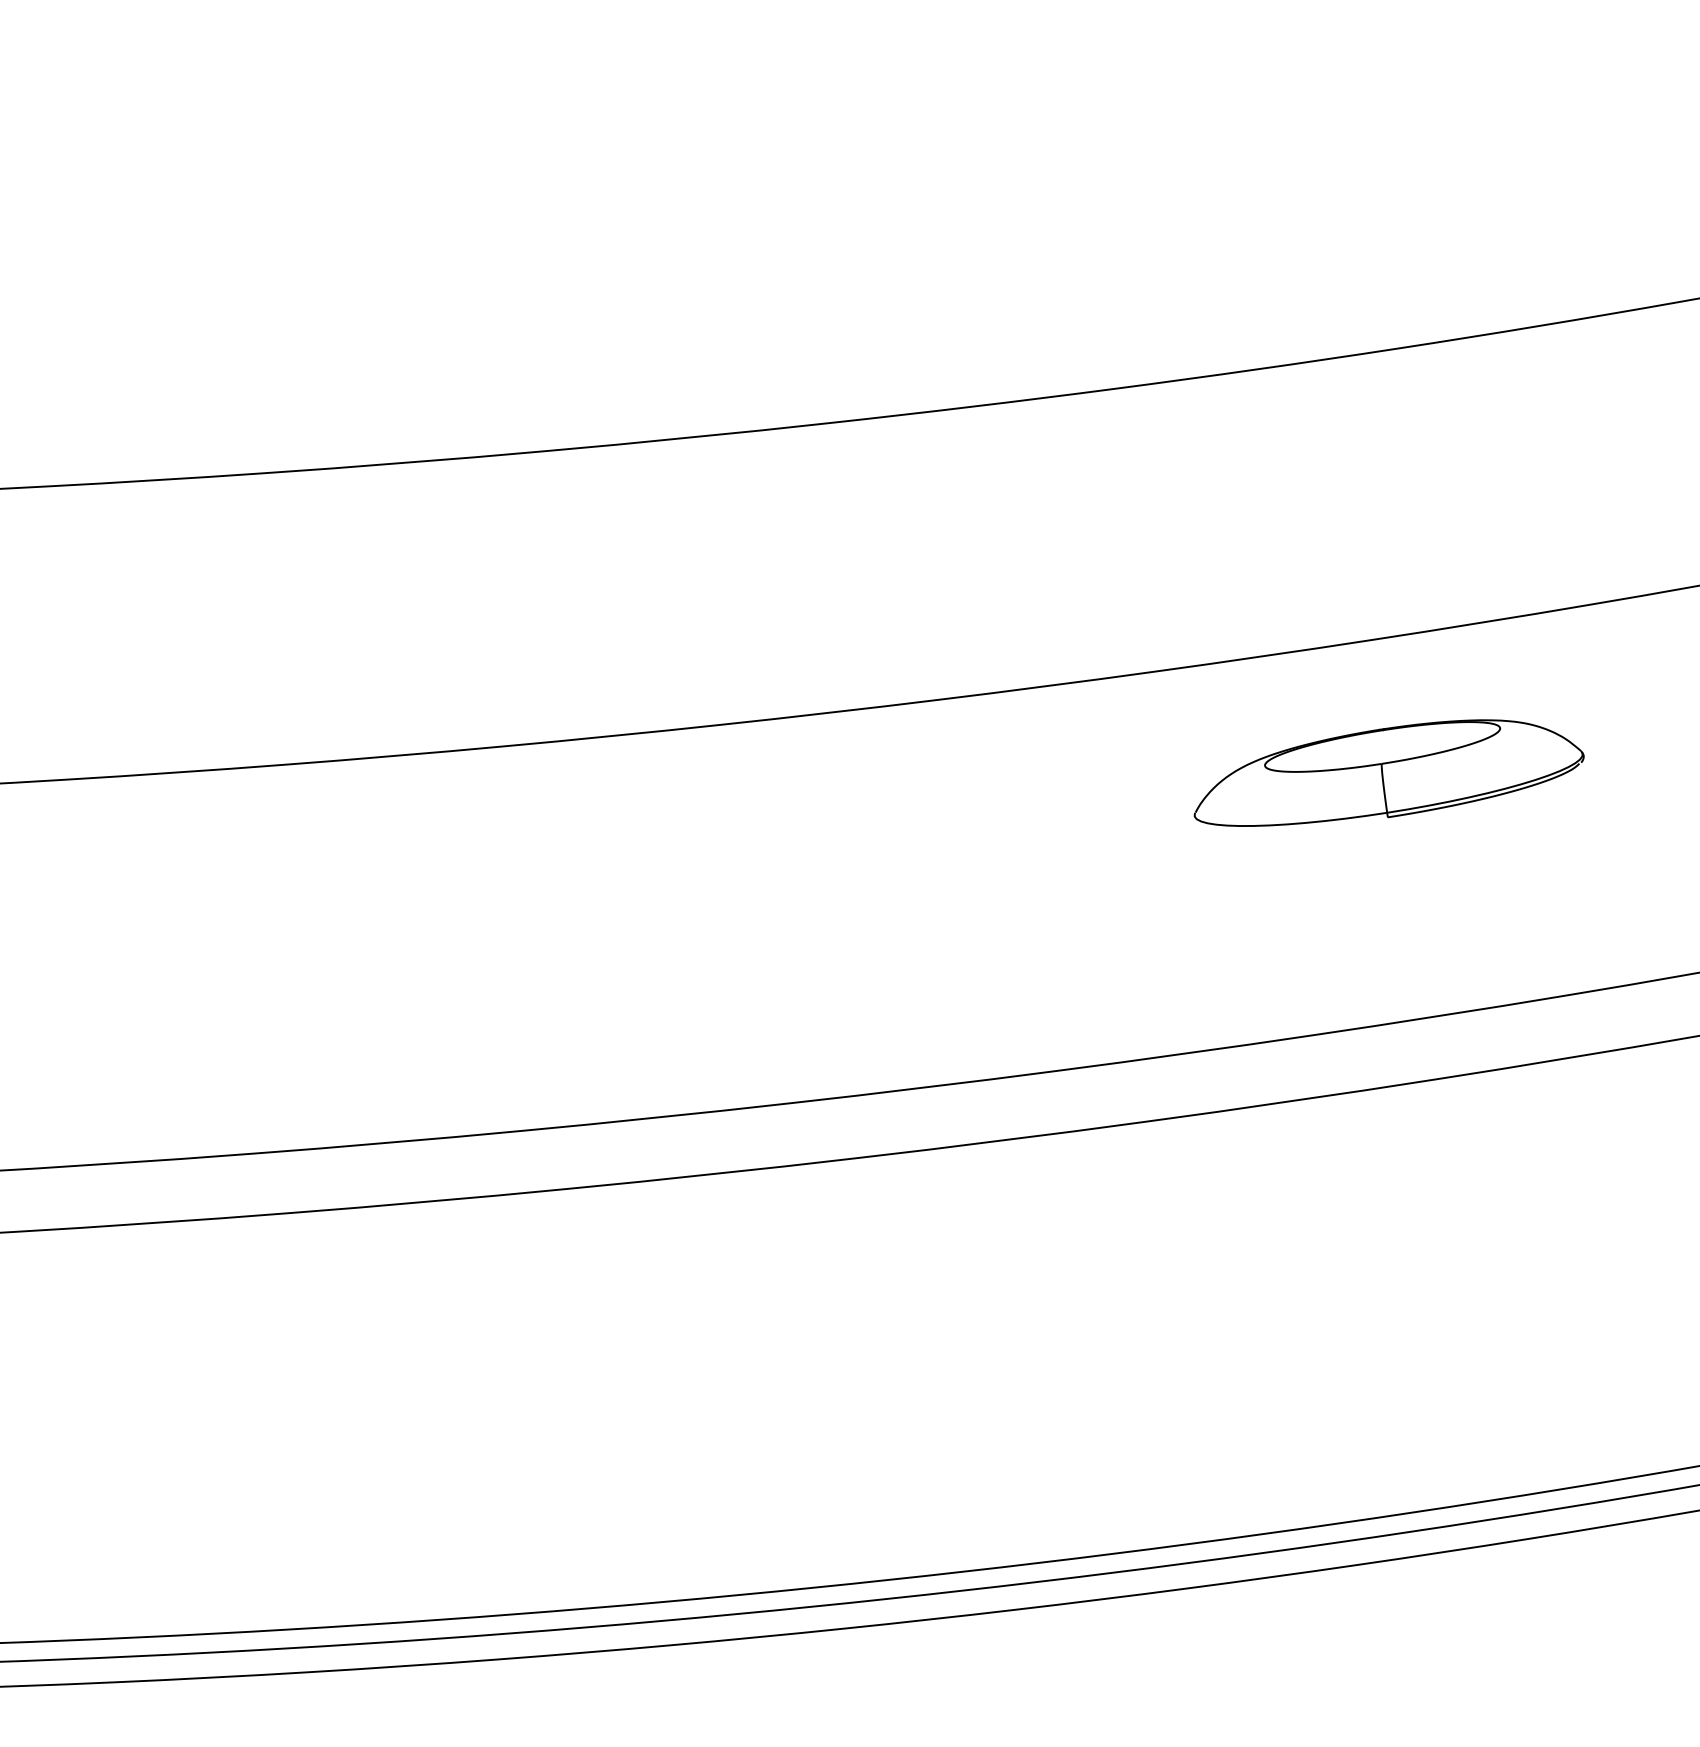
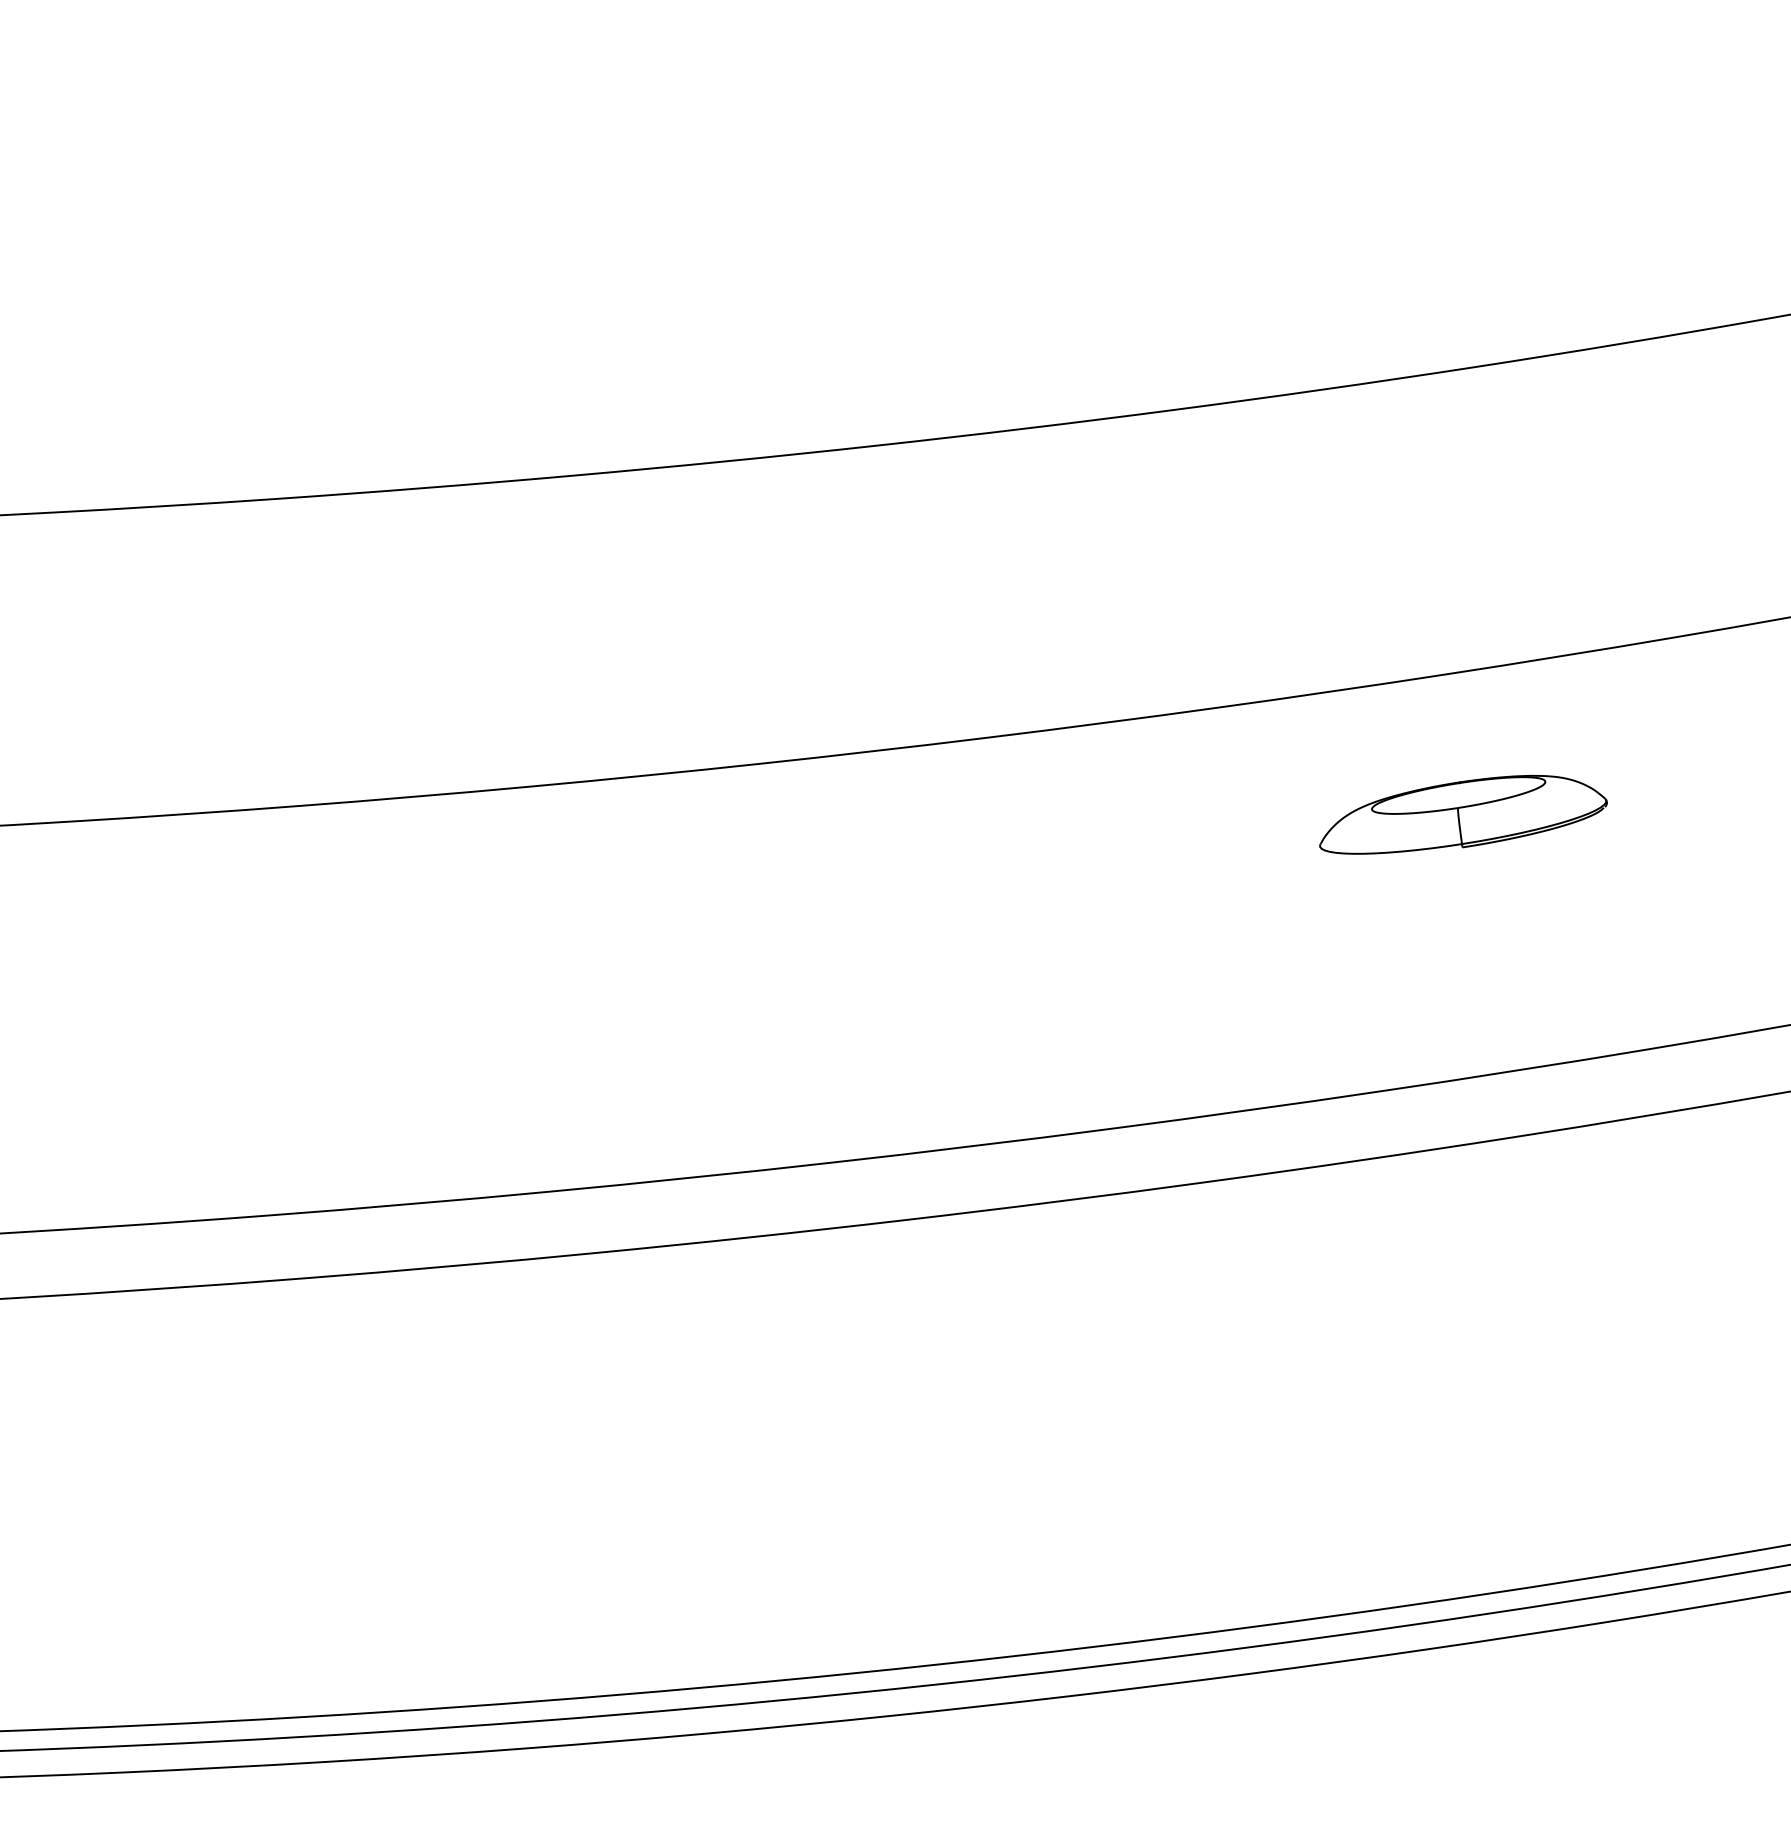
part: (1389, 772) -> (1463, 814), size x0.7

